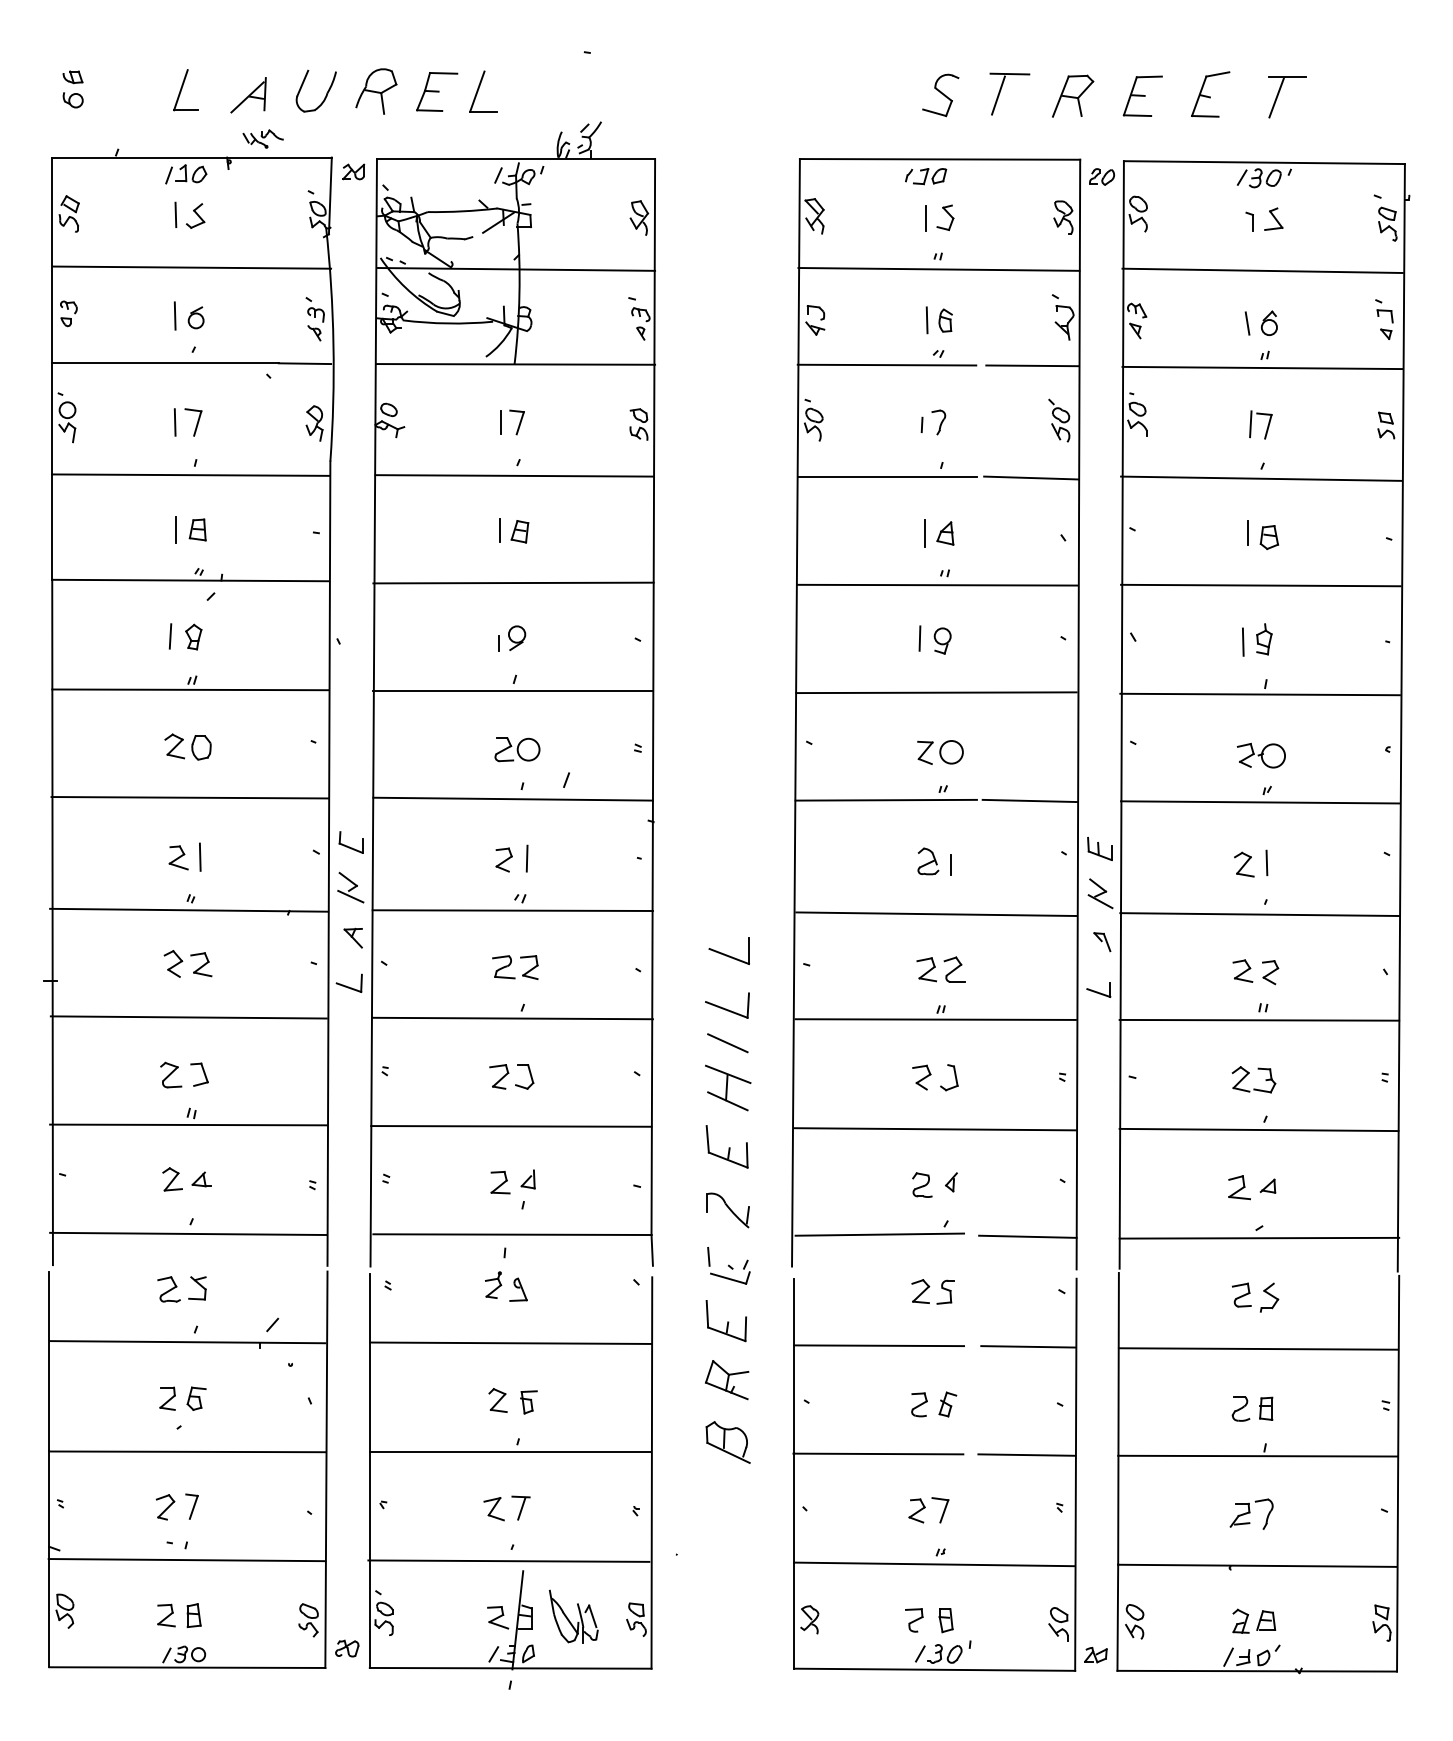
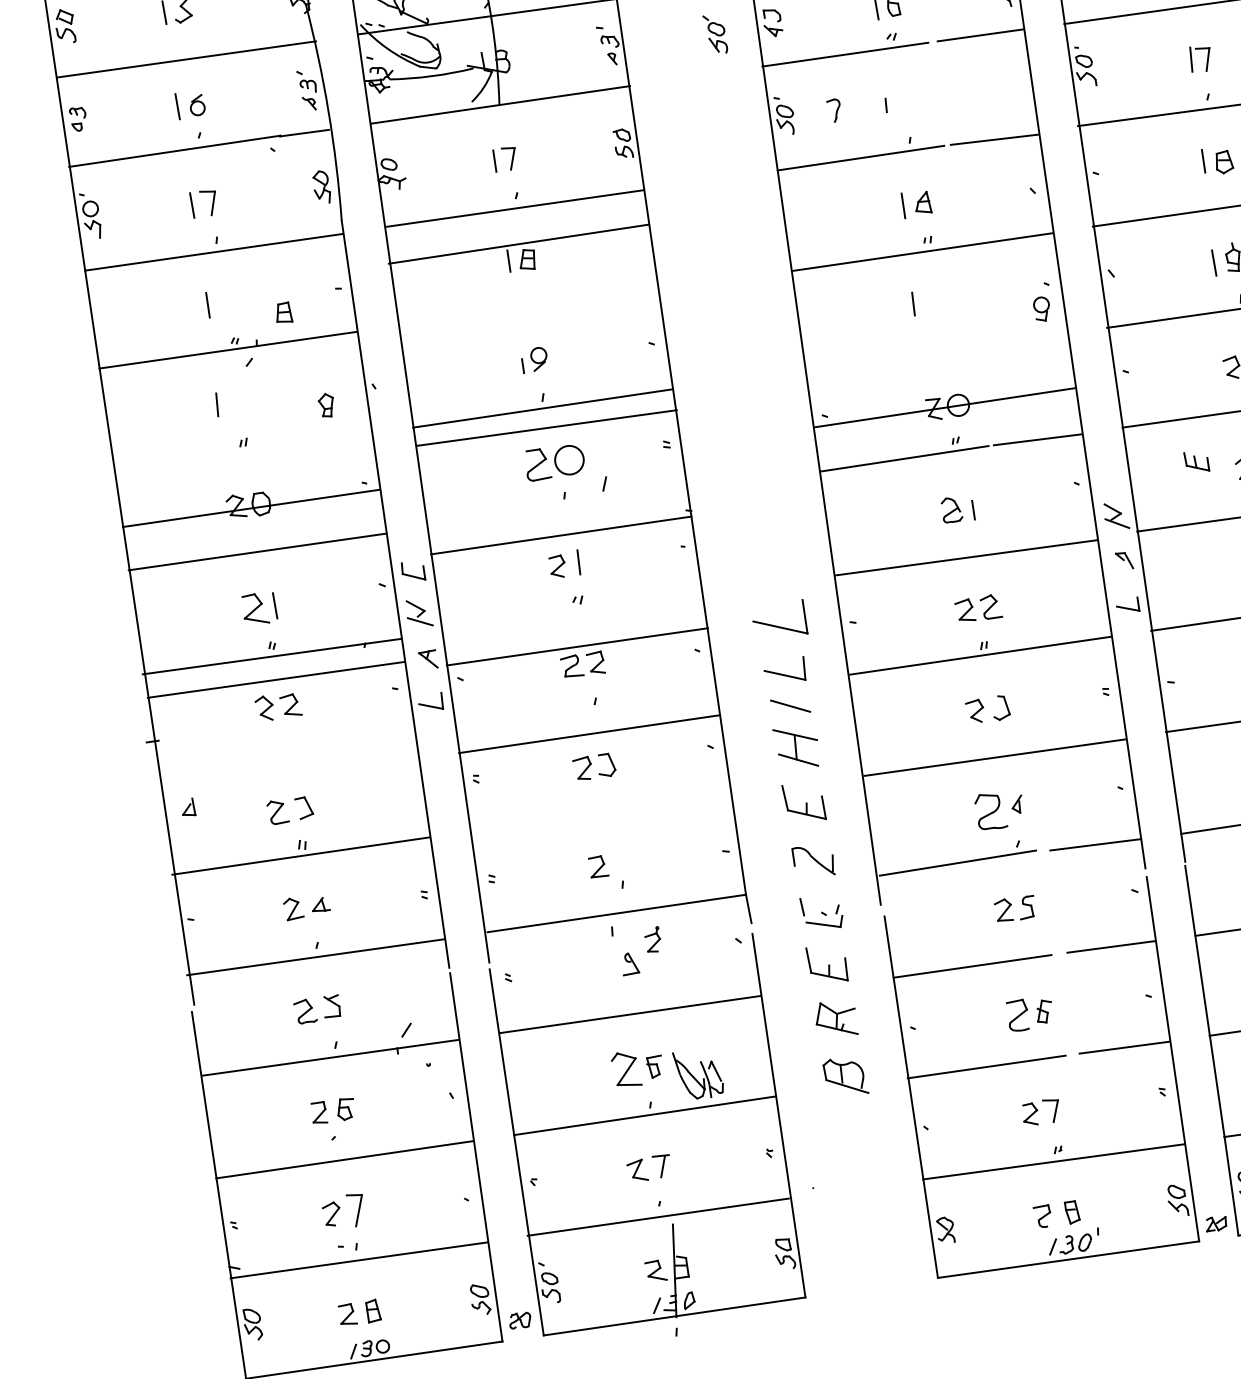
part: (1059, 420) -> (715, 34), moved
part: (938, 422) -> (834, 110), moved
part: (197, 529) -> (283, 312), moved
line: (513, 582) -> (518, 243), moved
part: (193, 636) -> (326, 404), moved
part: (942, 640) -> (1041, 308), moved
line: (190, 689) -> (251, 508), moved
line: (936, 692) -> (944, 407), moved
part: (517, 749) -> (554, 462), size x1.4
line: (512, 798) -> (546, 427), moved
part: (1099, 848) -> (1196, 461), moved
part: (178, 857) -> (254, 609), size x1.4
line: (512, 910) -> (561, 535), moved
part: (728, 950) -> (778, 620), size x1.4
line: (188, 1017) -> (275, 679), moved
line: (511, 1018) -> (576, 646), moved
line: (511, 1126) -> (589, 734), moved
part: (527, 1179) -> (187, 807), moved
part: (922, 1184) -> (990, 810), size x1.6
part: (493, 1284) -> (652, 939), moved
part: (497, 1400) -> (625, 1069), size x1.6
part: (919, 1404) -> (1018, 1015), size x1.4
part: (191, 1506) -> (356, 1209), size x1.4
part: (573, 1616) -> (698, 1073), moved

